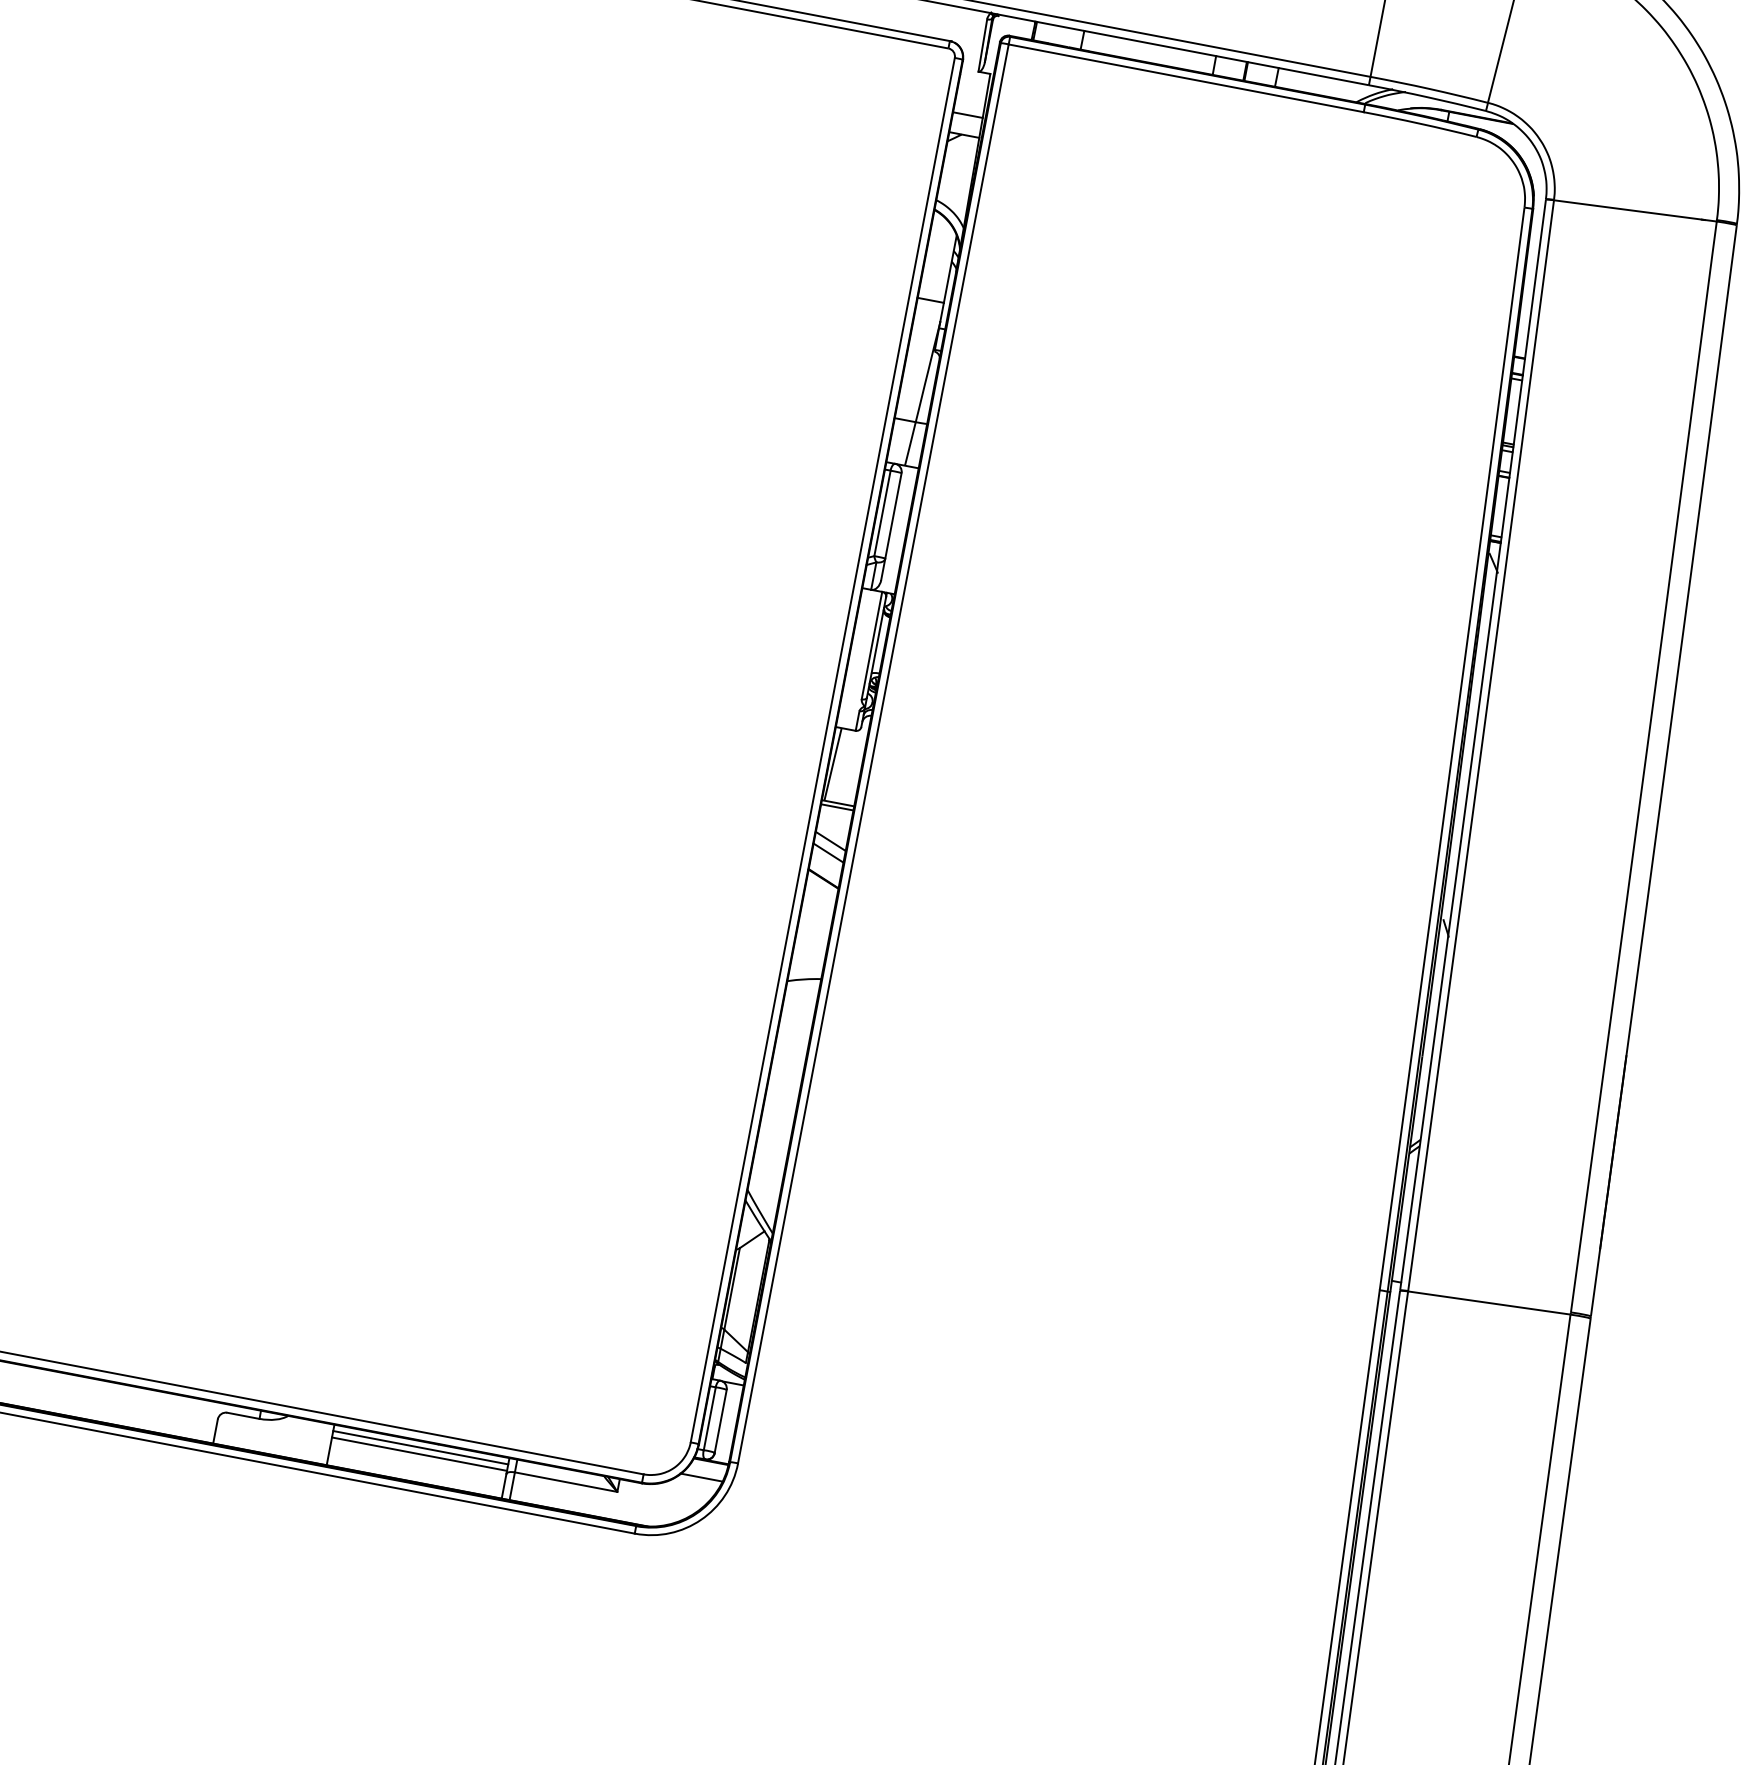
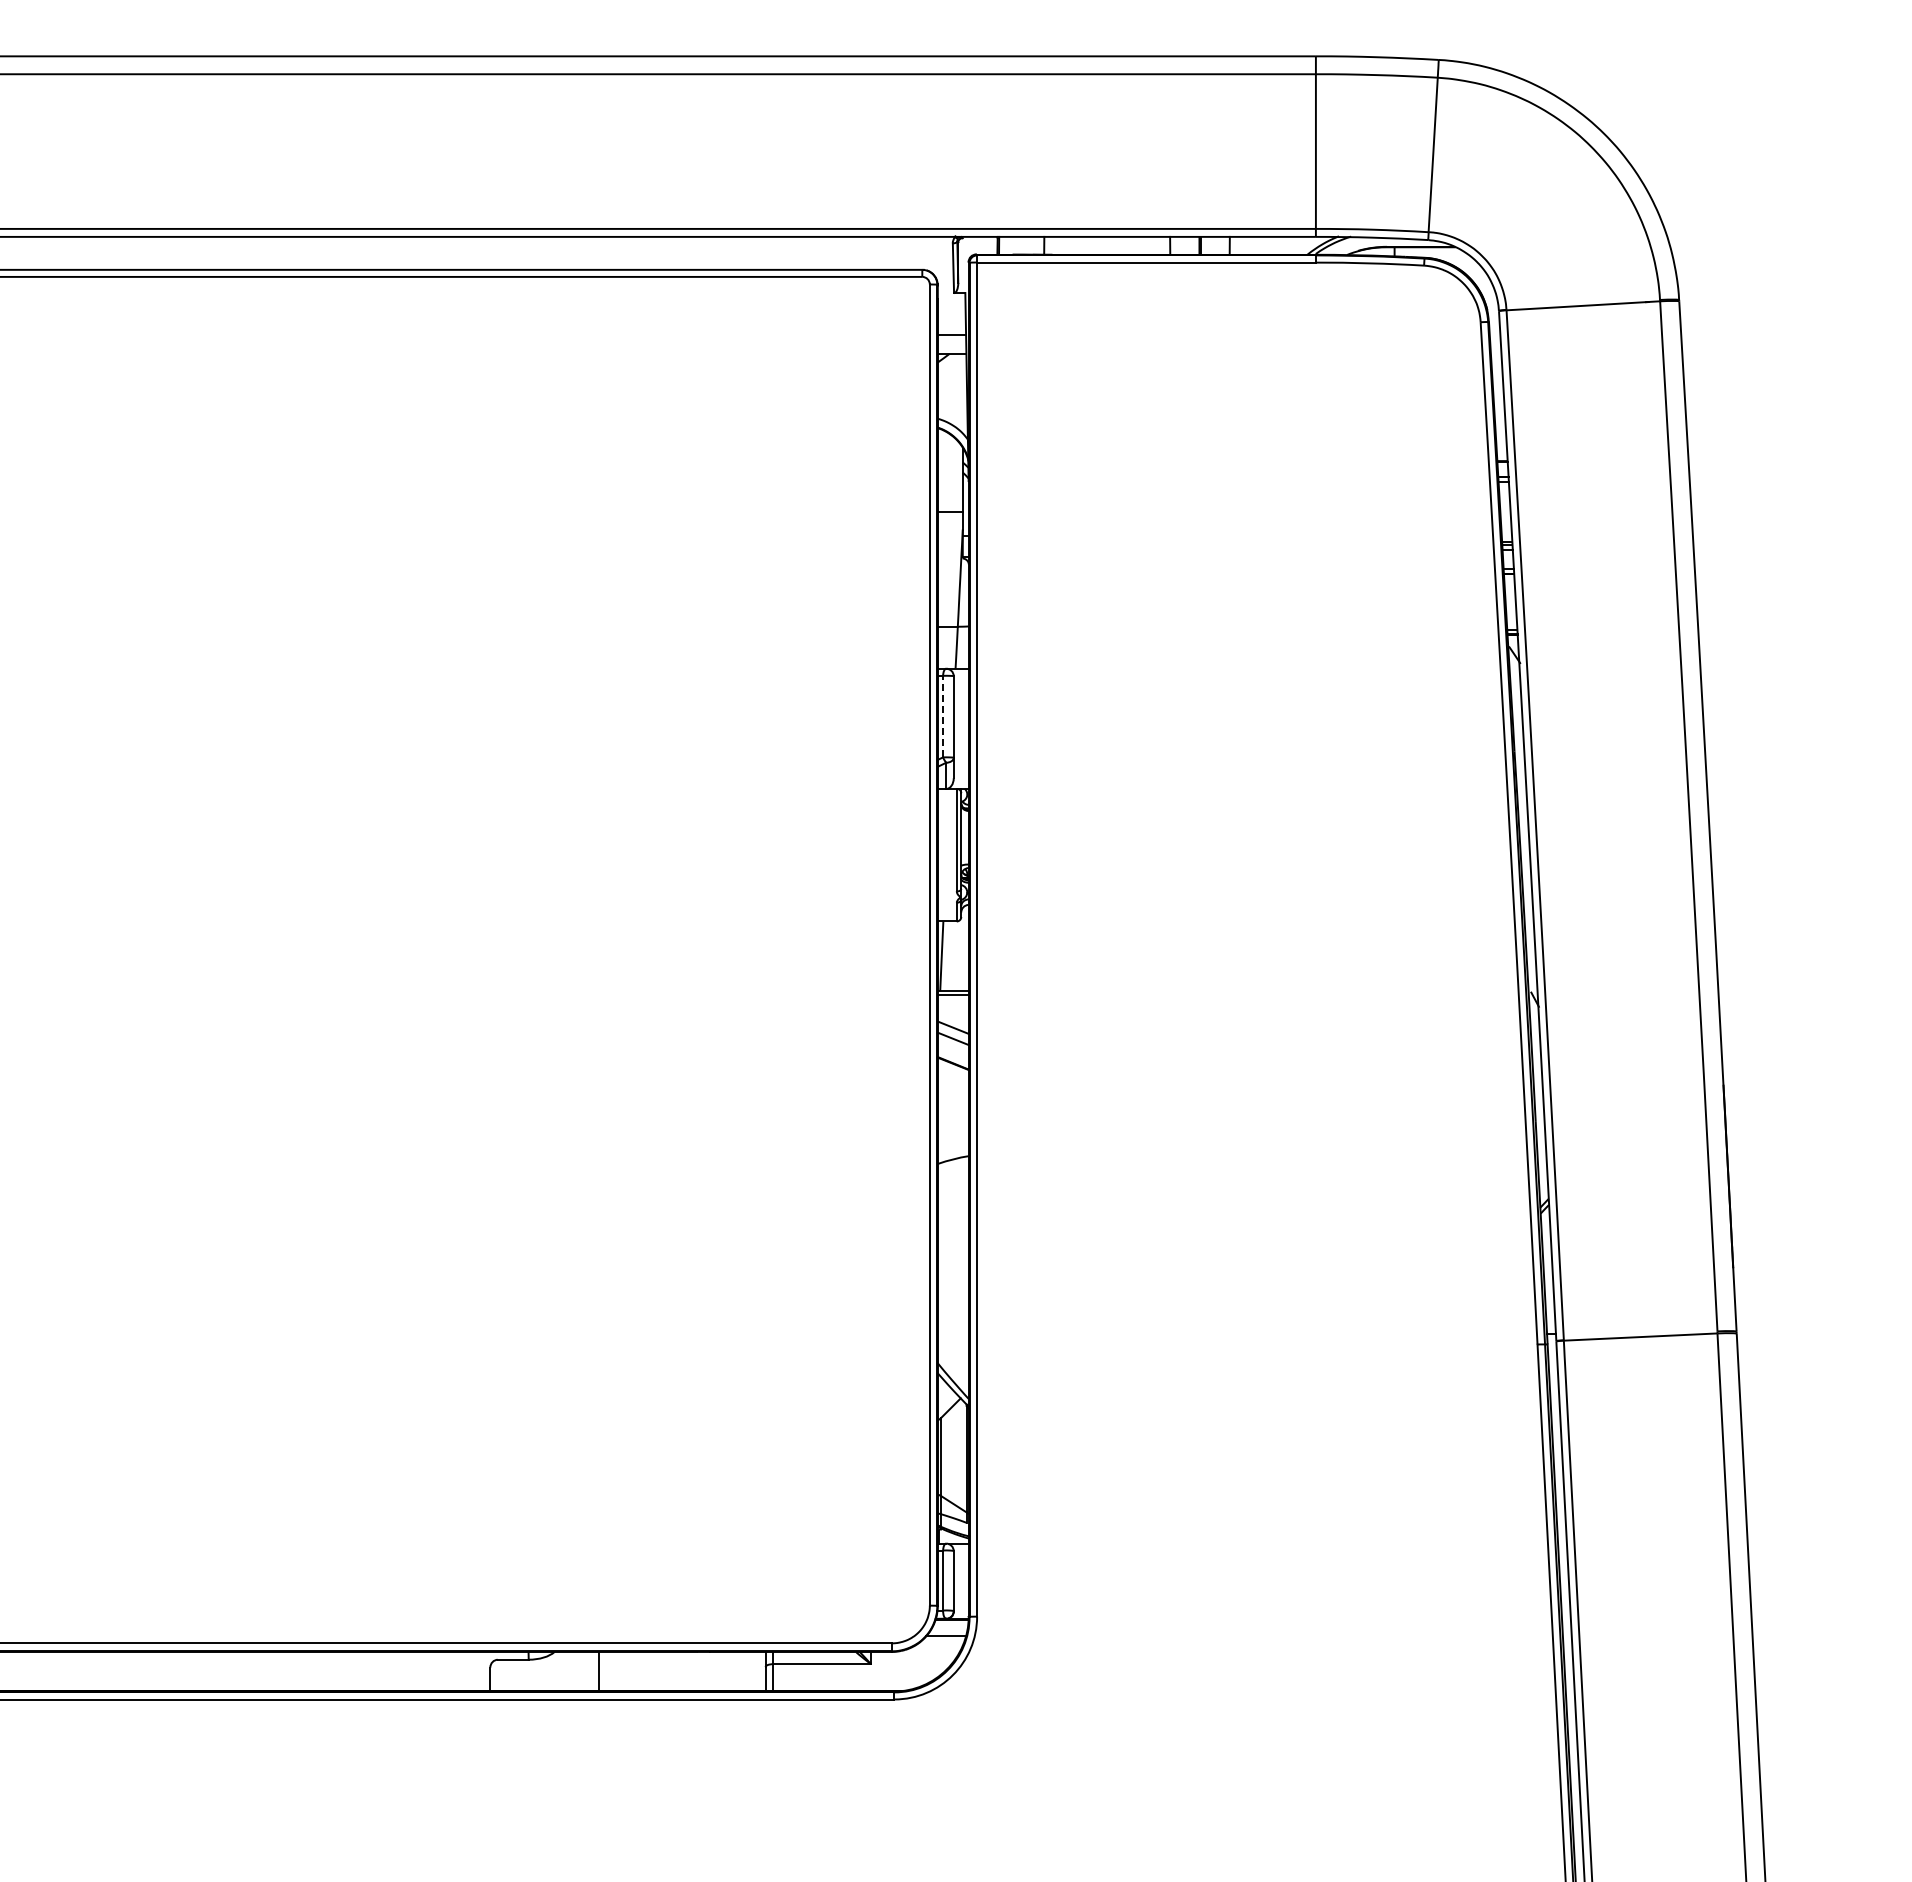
line: (882, 513) -> (943, 716), solid -> dashed
line: (420, 1447) -> (681, 1657), removed
line: (418, 1454) -> (681, 1664), removed

